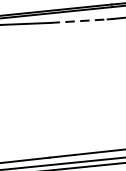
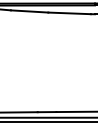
line: (80, 21) -> (70, 13), dashed -> solid

